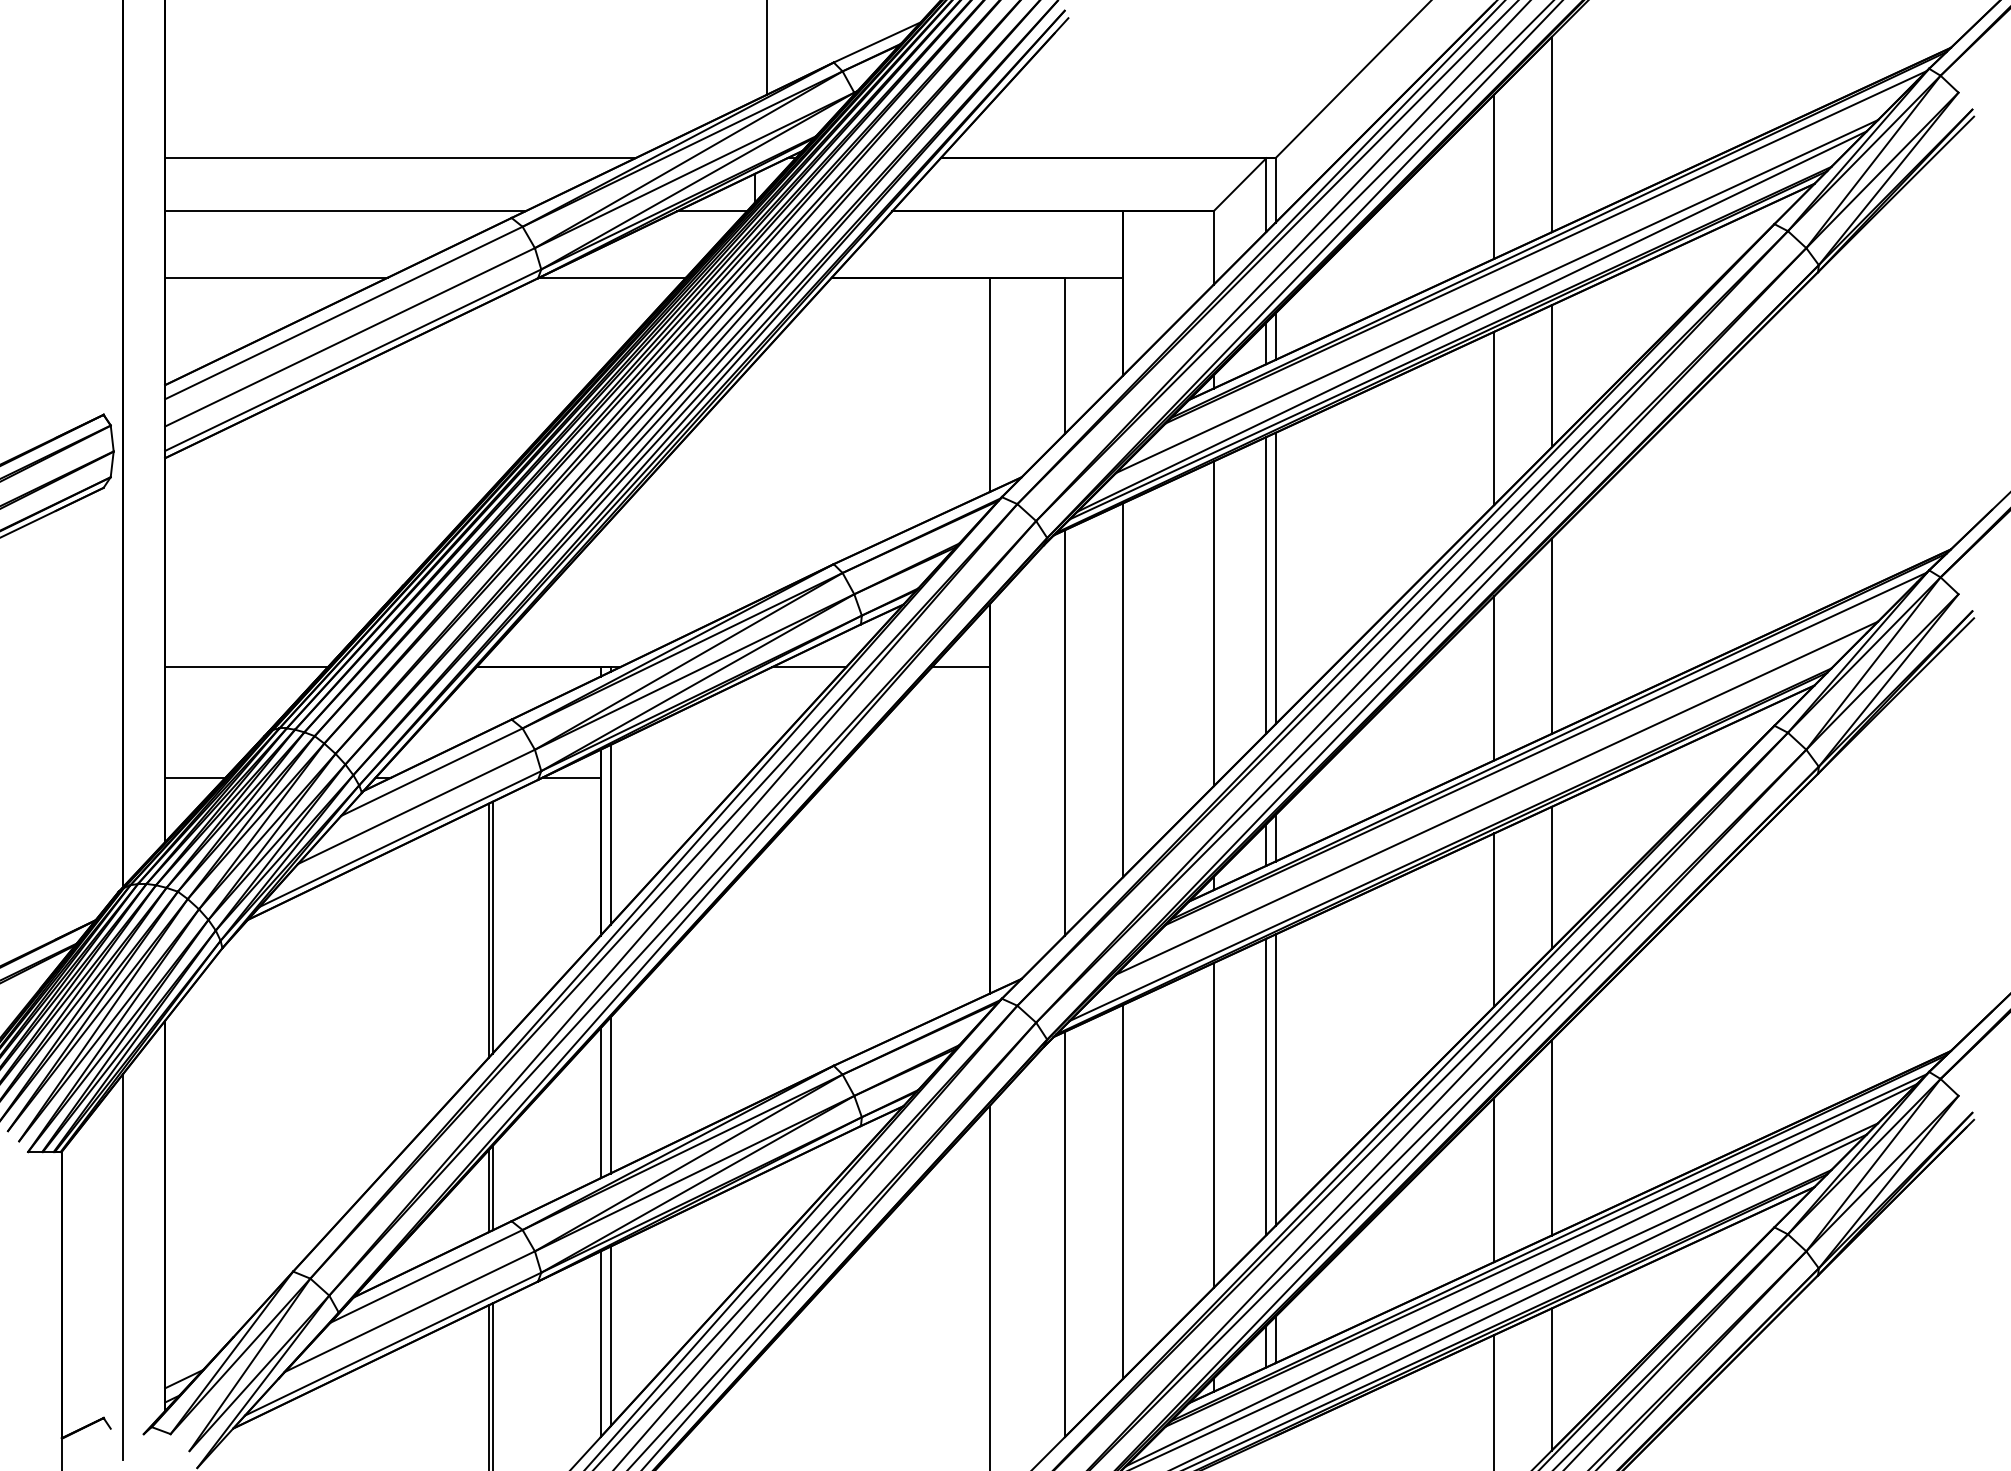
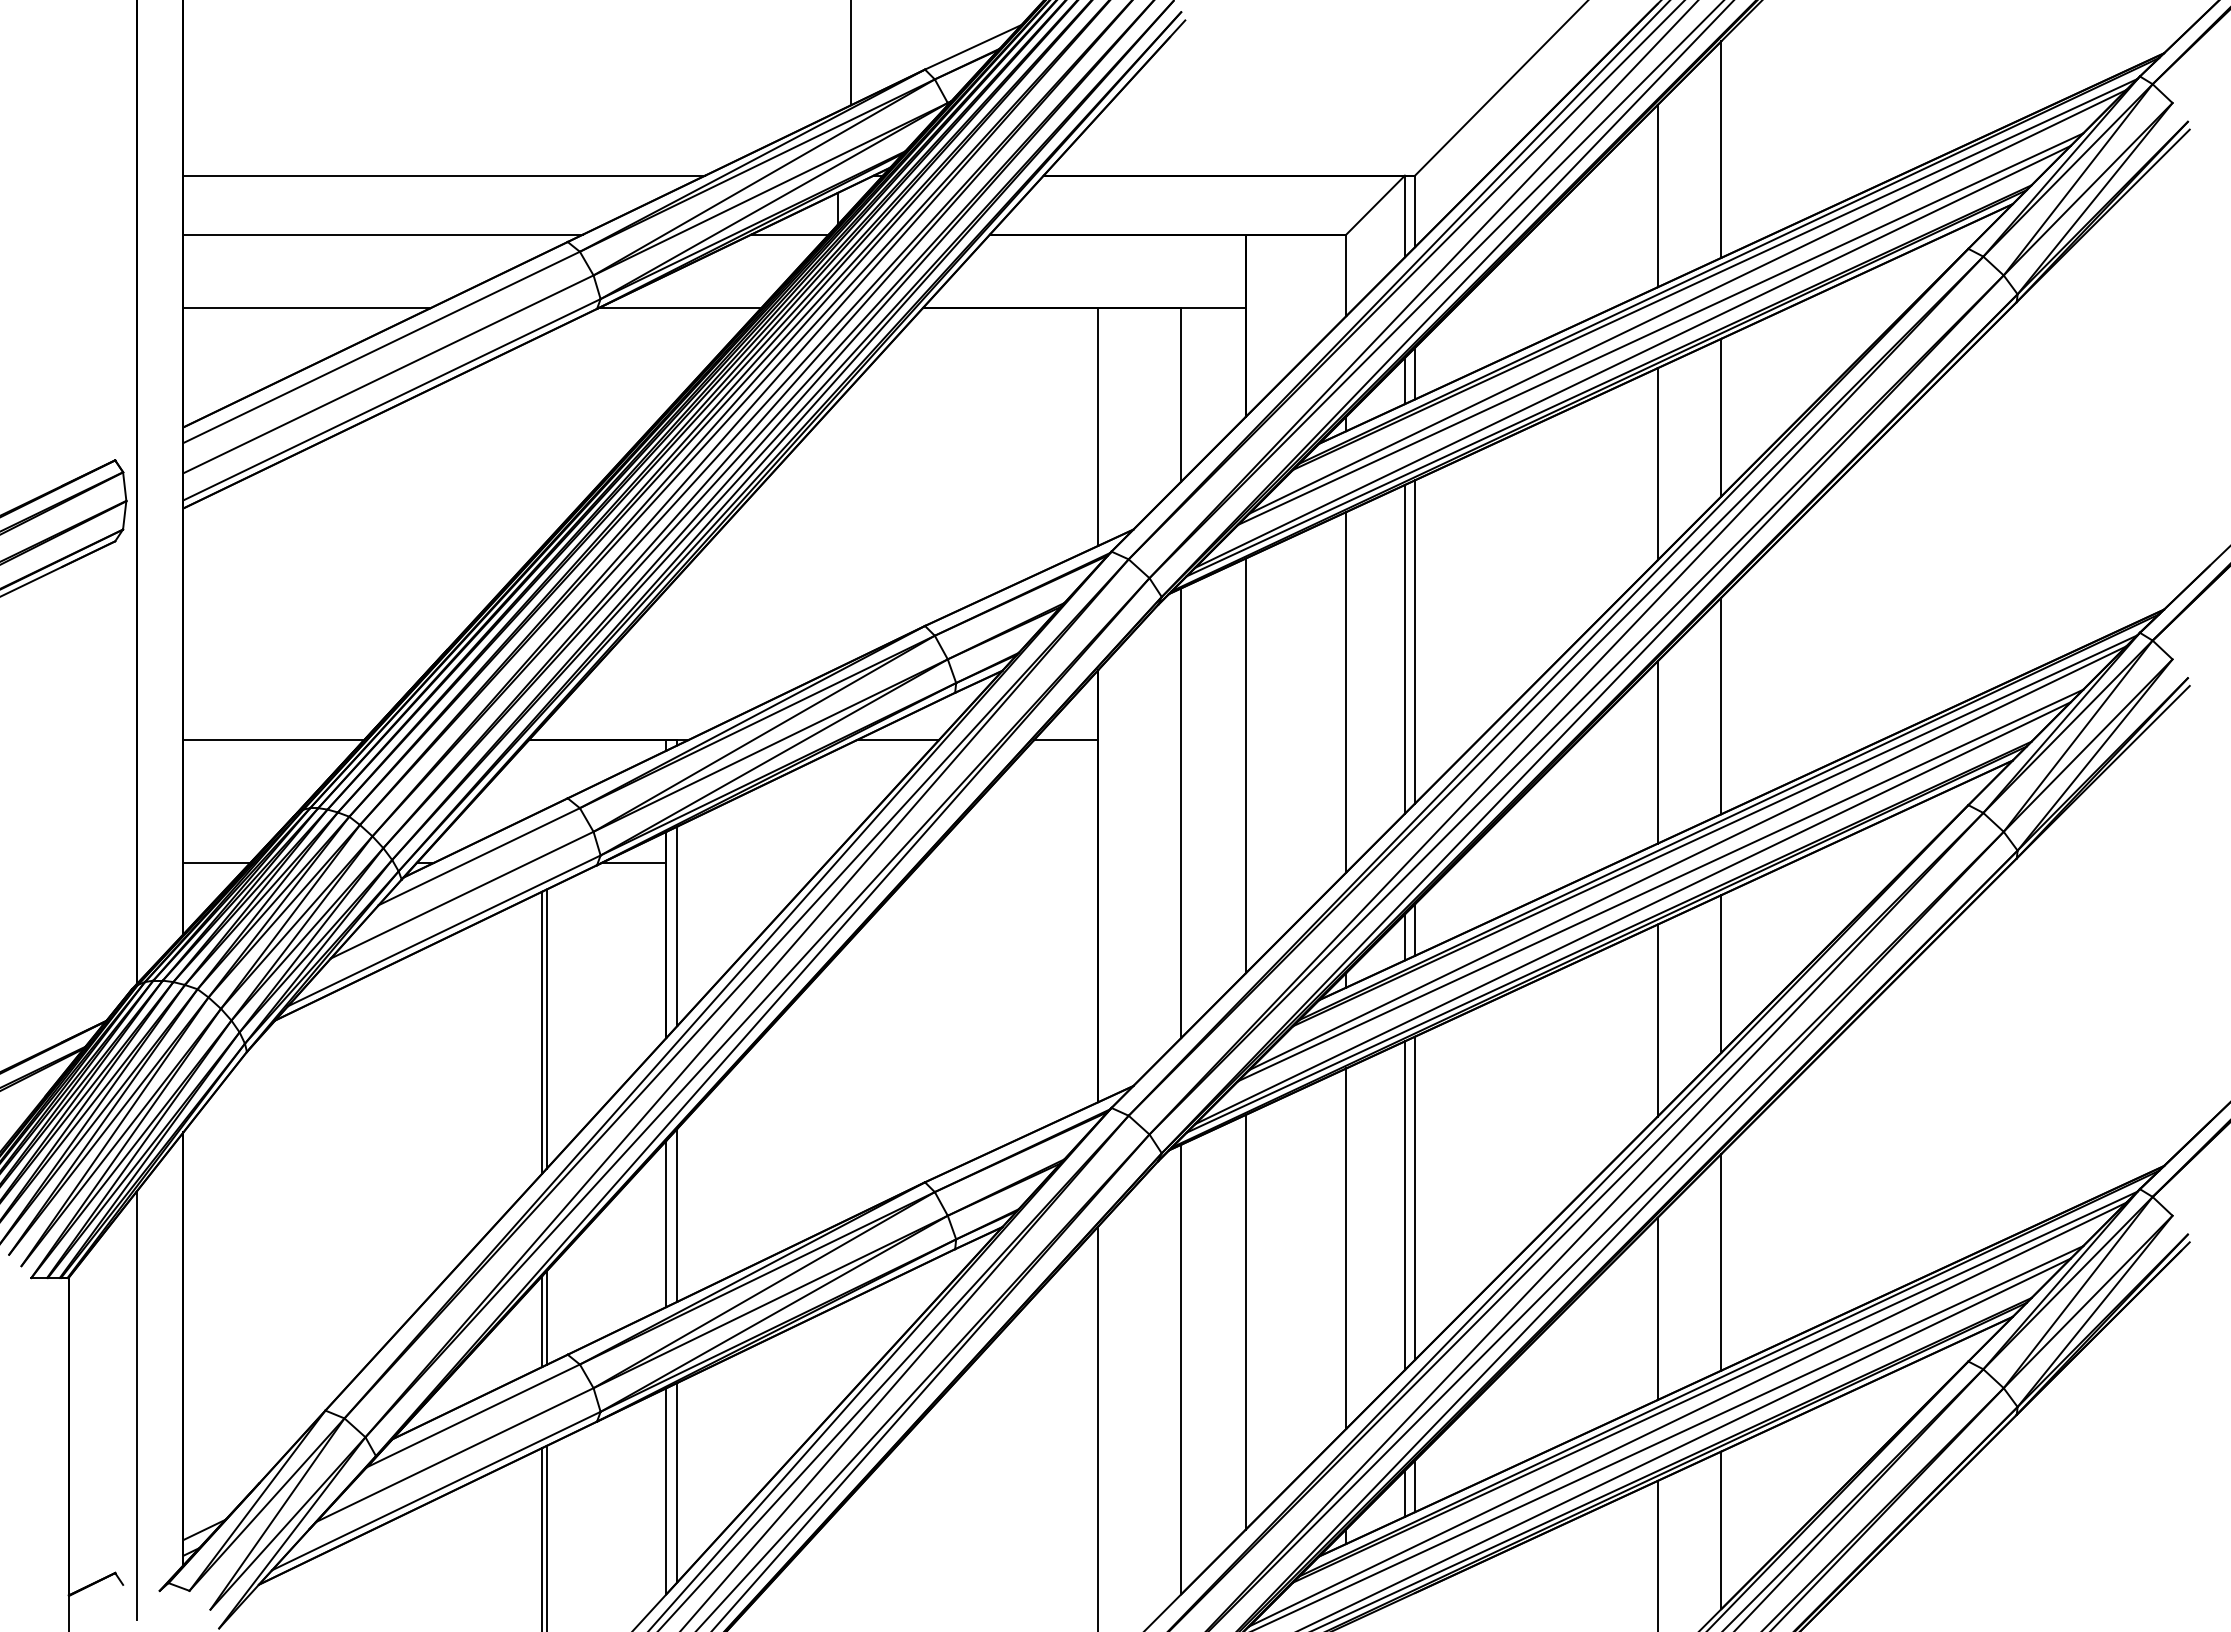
line: (1521, 271) -> (1687, 301), added
line: (1521, 773) -> (1687, 858), added
line: (1471, 823) -> (1632, 913), added

